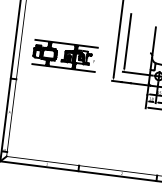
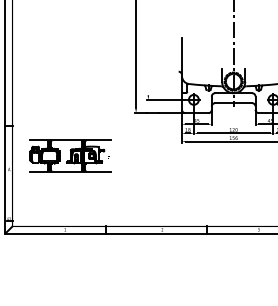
line: (127, 40) -> (148, 59), removed
part: (64, 55) -> (70, 155), moved

